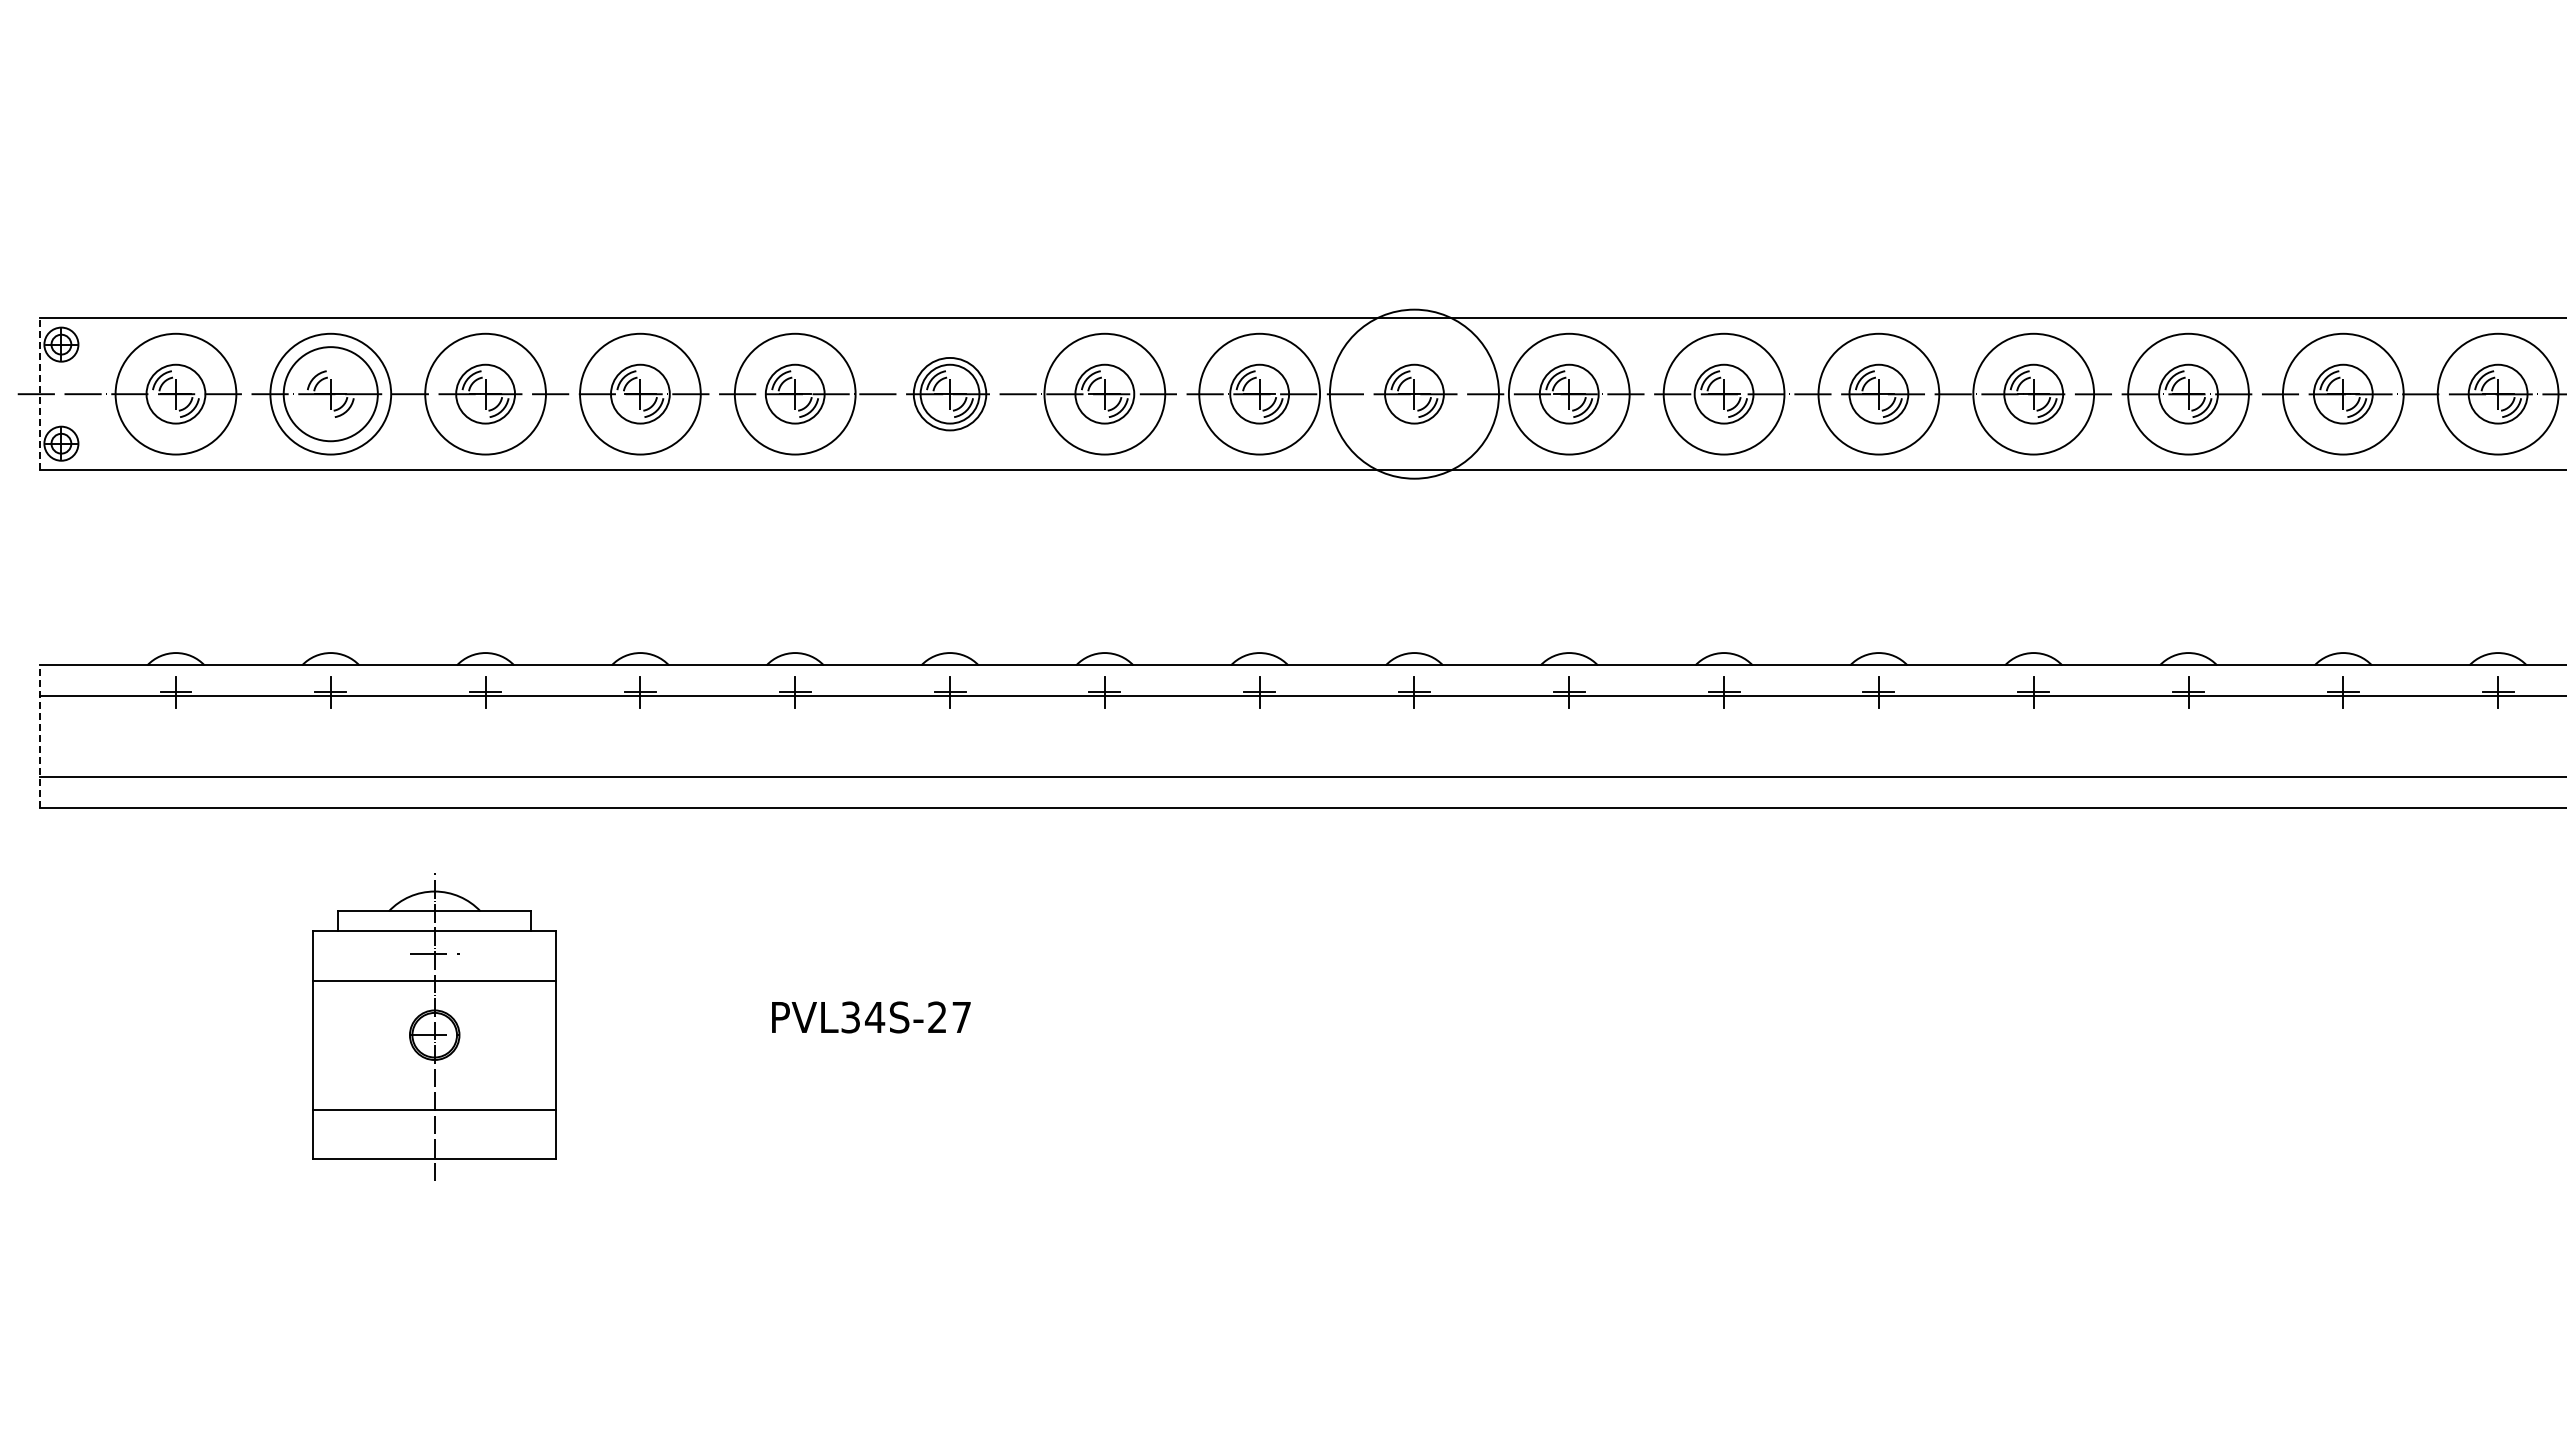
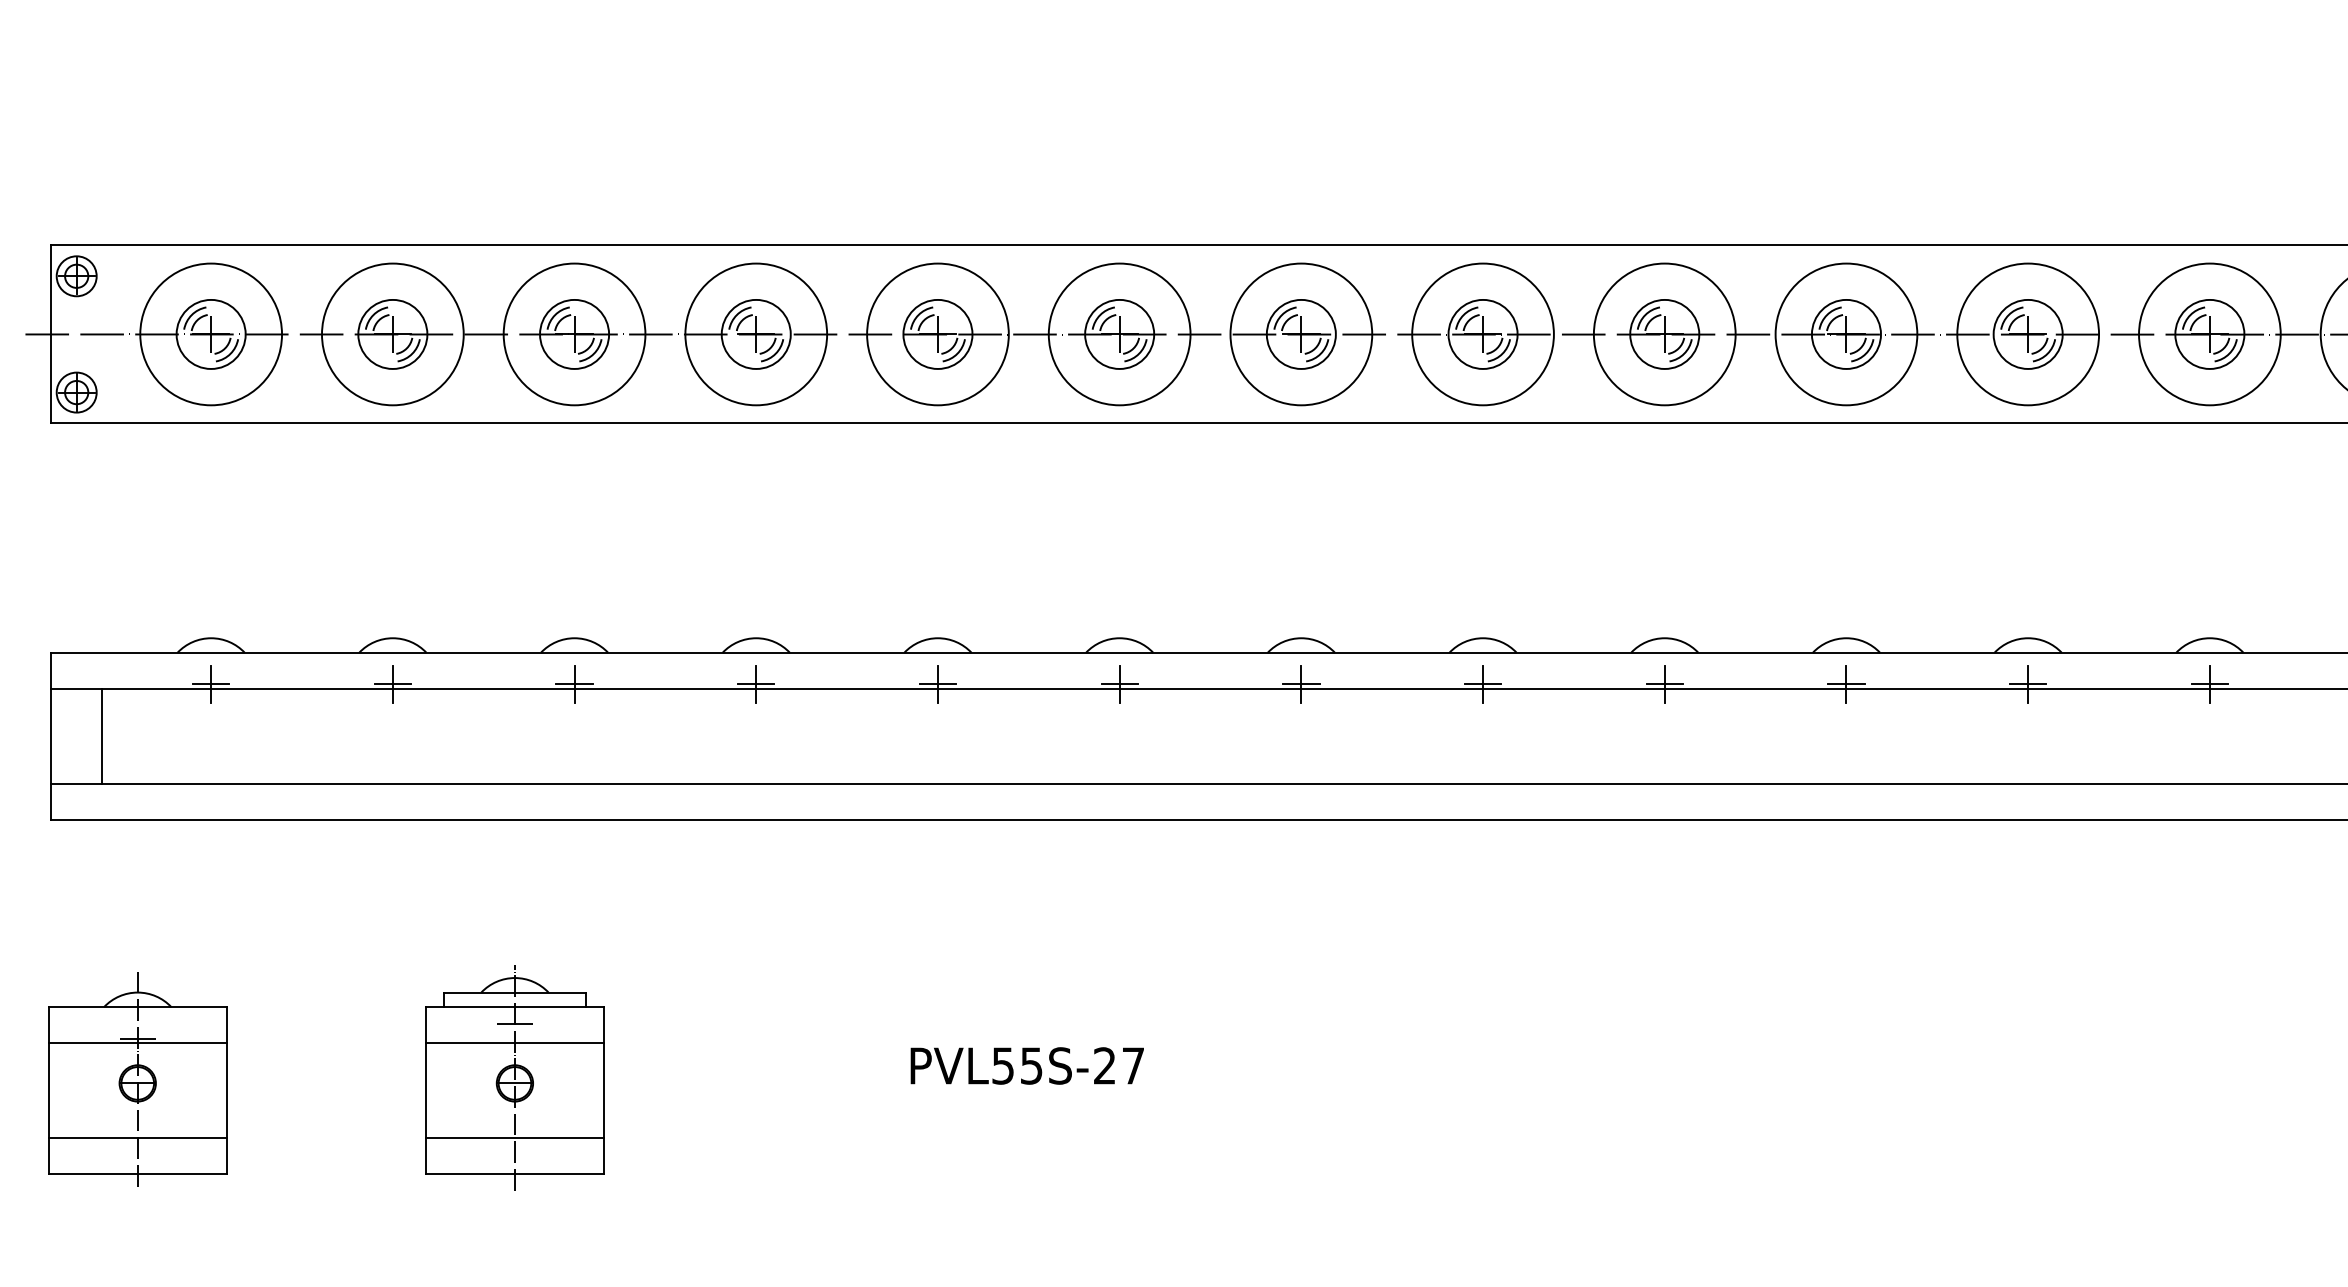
circle: (330, 393) -> (392, 333), size x0.62
circle: (949, 393) -> (1119, 333), size x1.67
circle: (1414, 393) -> (1664, 333), size x0.71
line: (39, 394) -> (50, 334), dashed -> solid
line: (39, 736) -> (50, 736), dashed -> solid
line: (83, 736) -> (102, 736), added
text: (863, 1017) -> (1018, 1066), PVL34S-27 -> PVL55S-27
part: (434, 1027) -> (514, 1077), size x0.62
part: (113, 1028) -> (137, 1078), added

